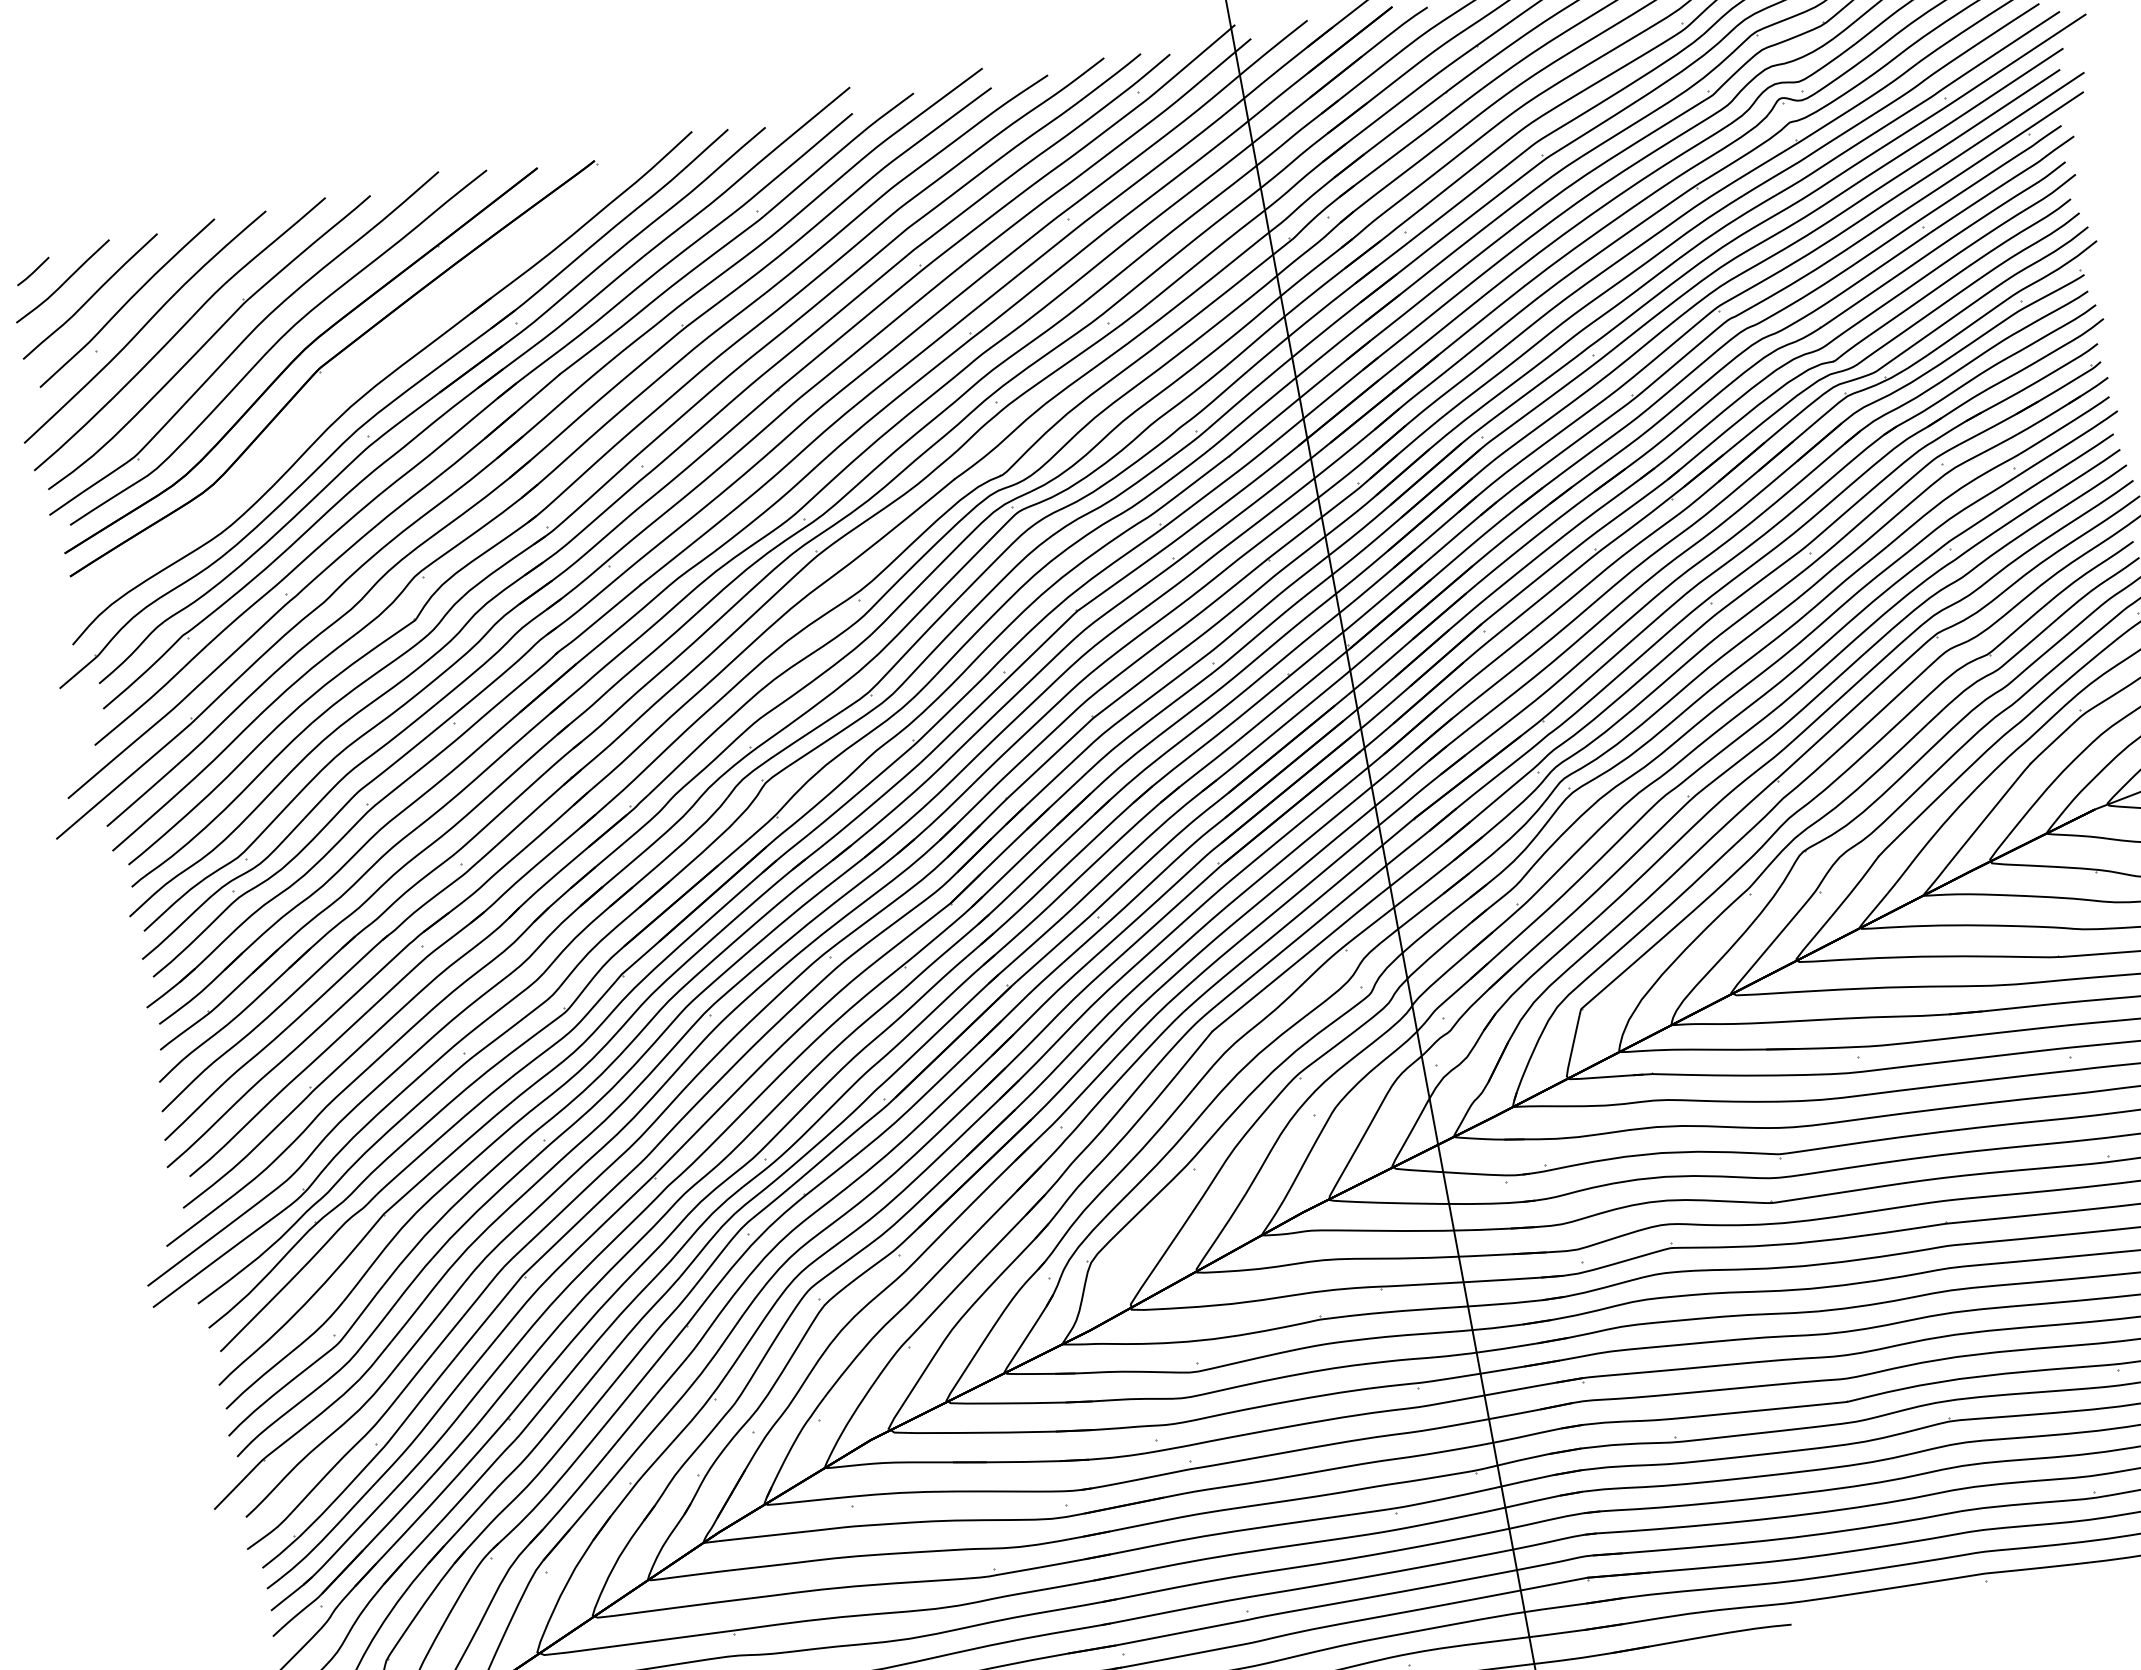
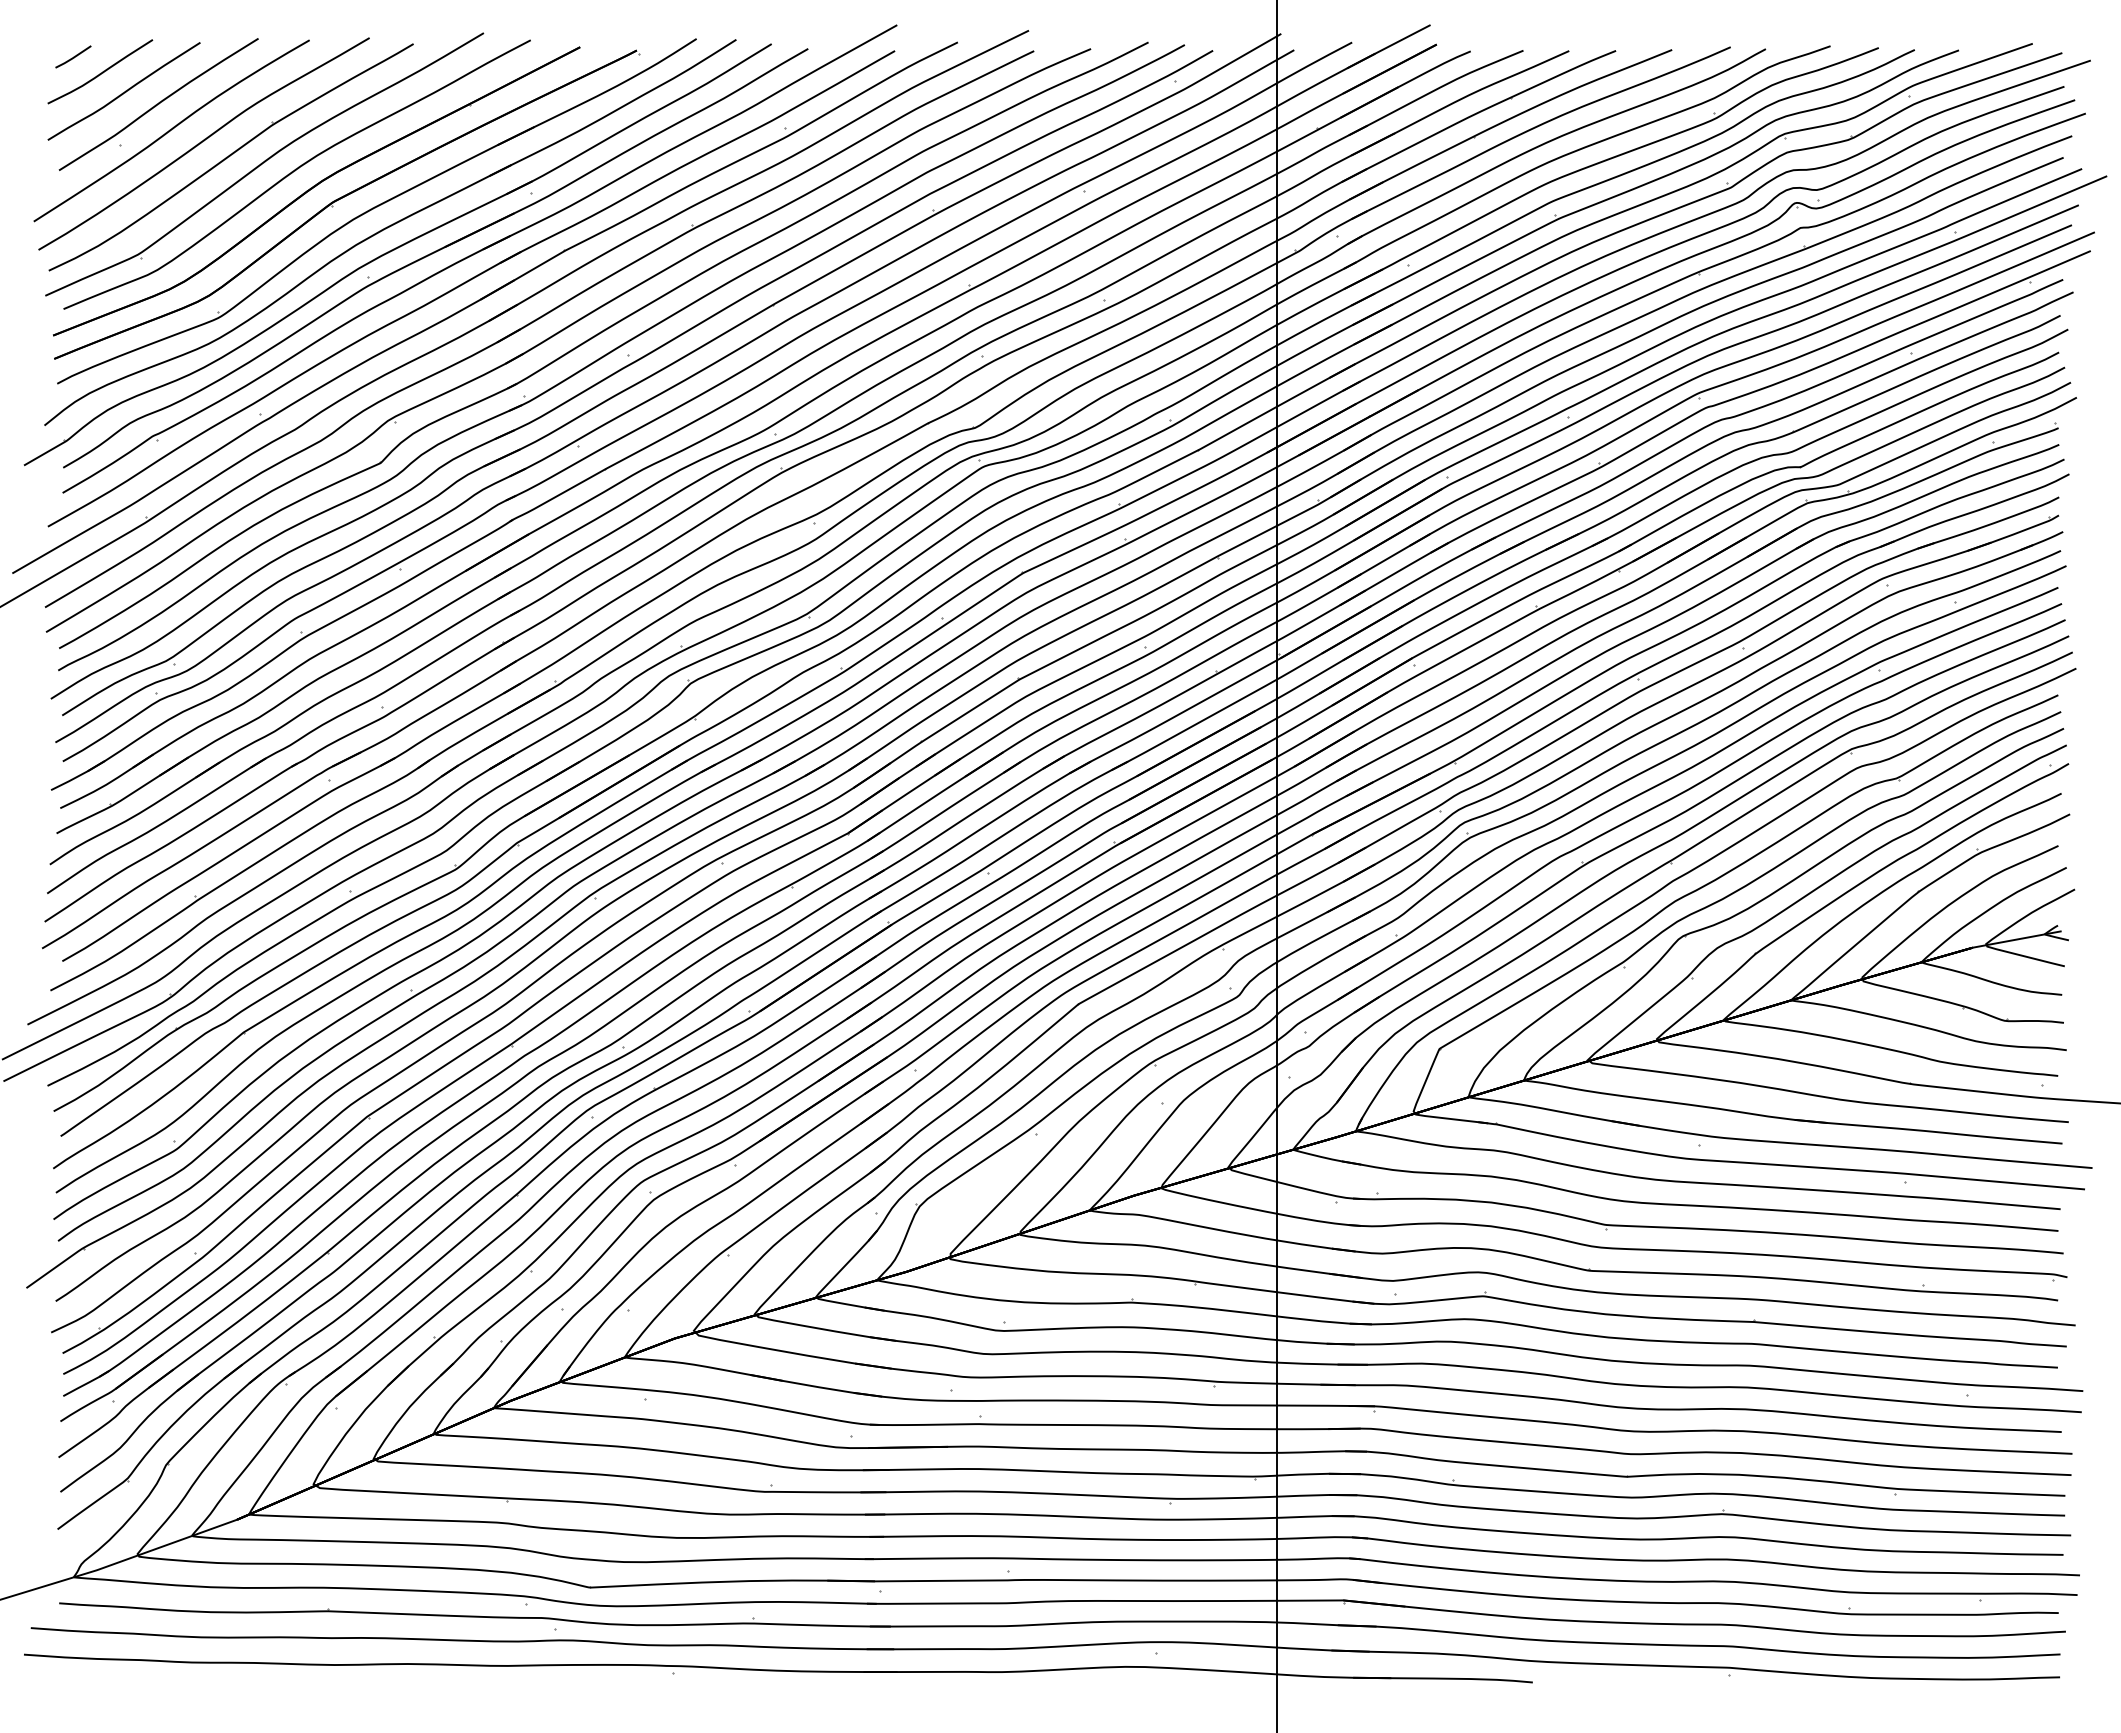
part: (364, 369) -> (376, 211), added

